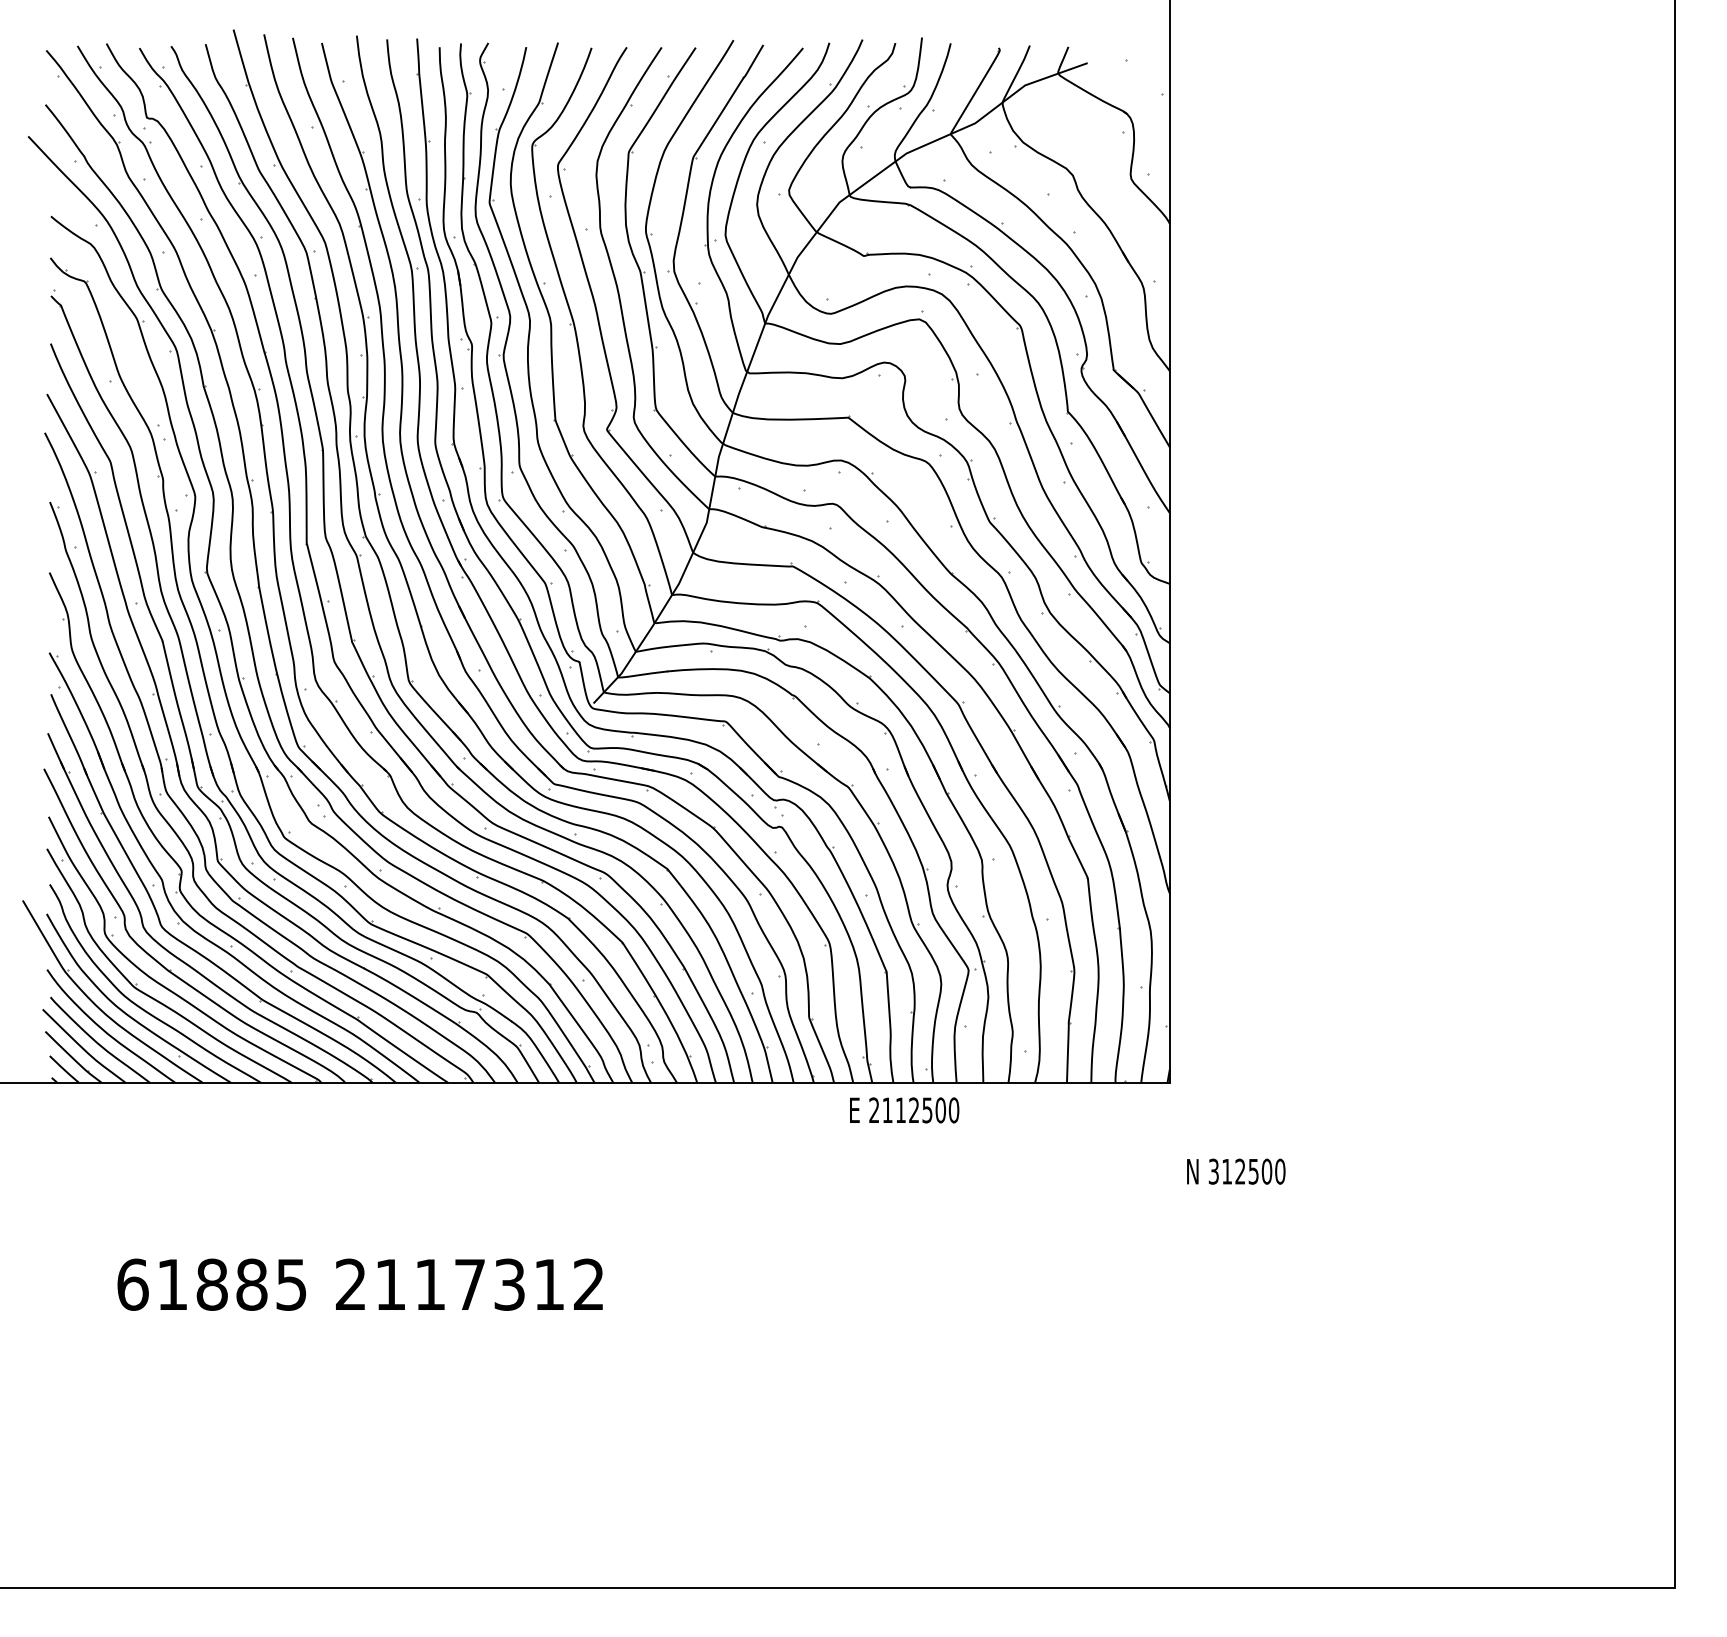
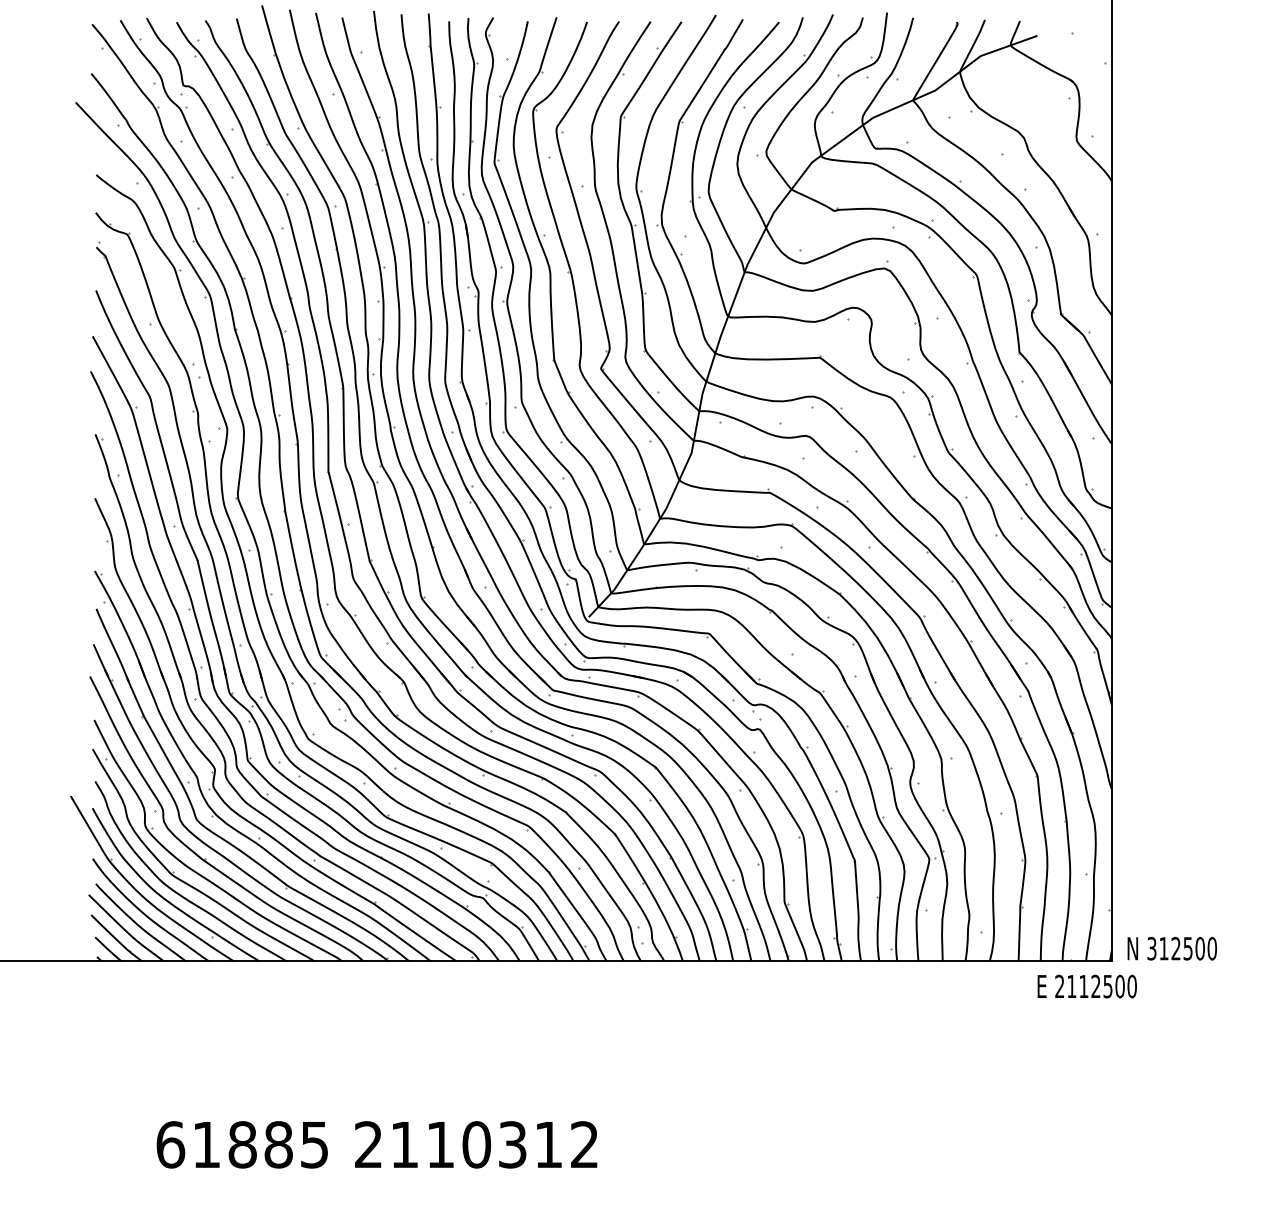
text: (904, 1110) -> (1087, 986), moved
text: (1236, 1171) -> (1172, 948), moved
text: (469, 1284) -> (476, 1144), 2117312 -> 2110312

